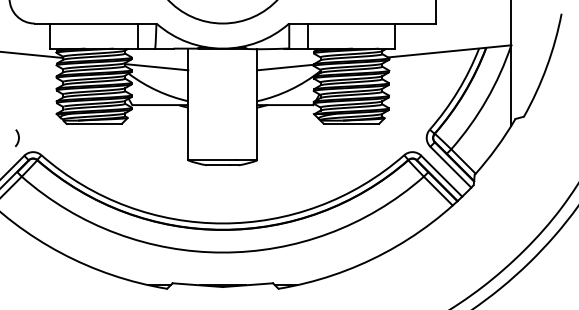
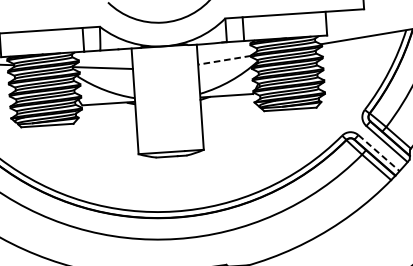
line: (285, 67) -> (224, 60), solid -> dashed
line: (441, 176) -> (378, 153), solid -> dashed

